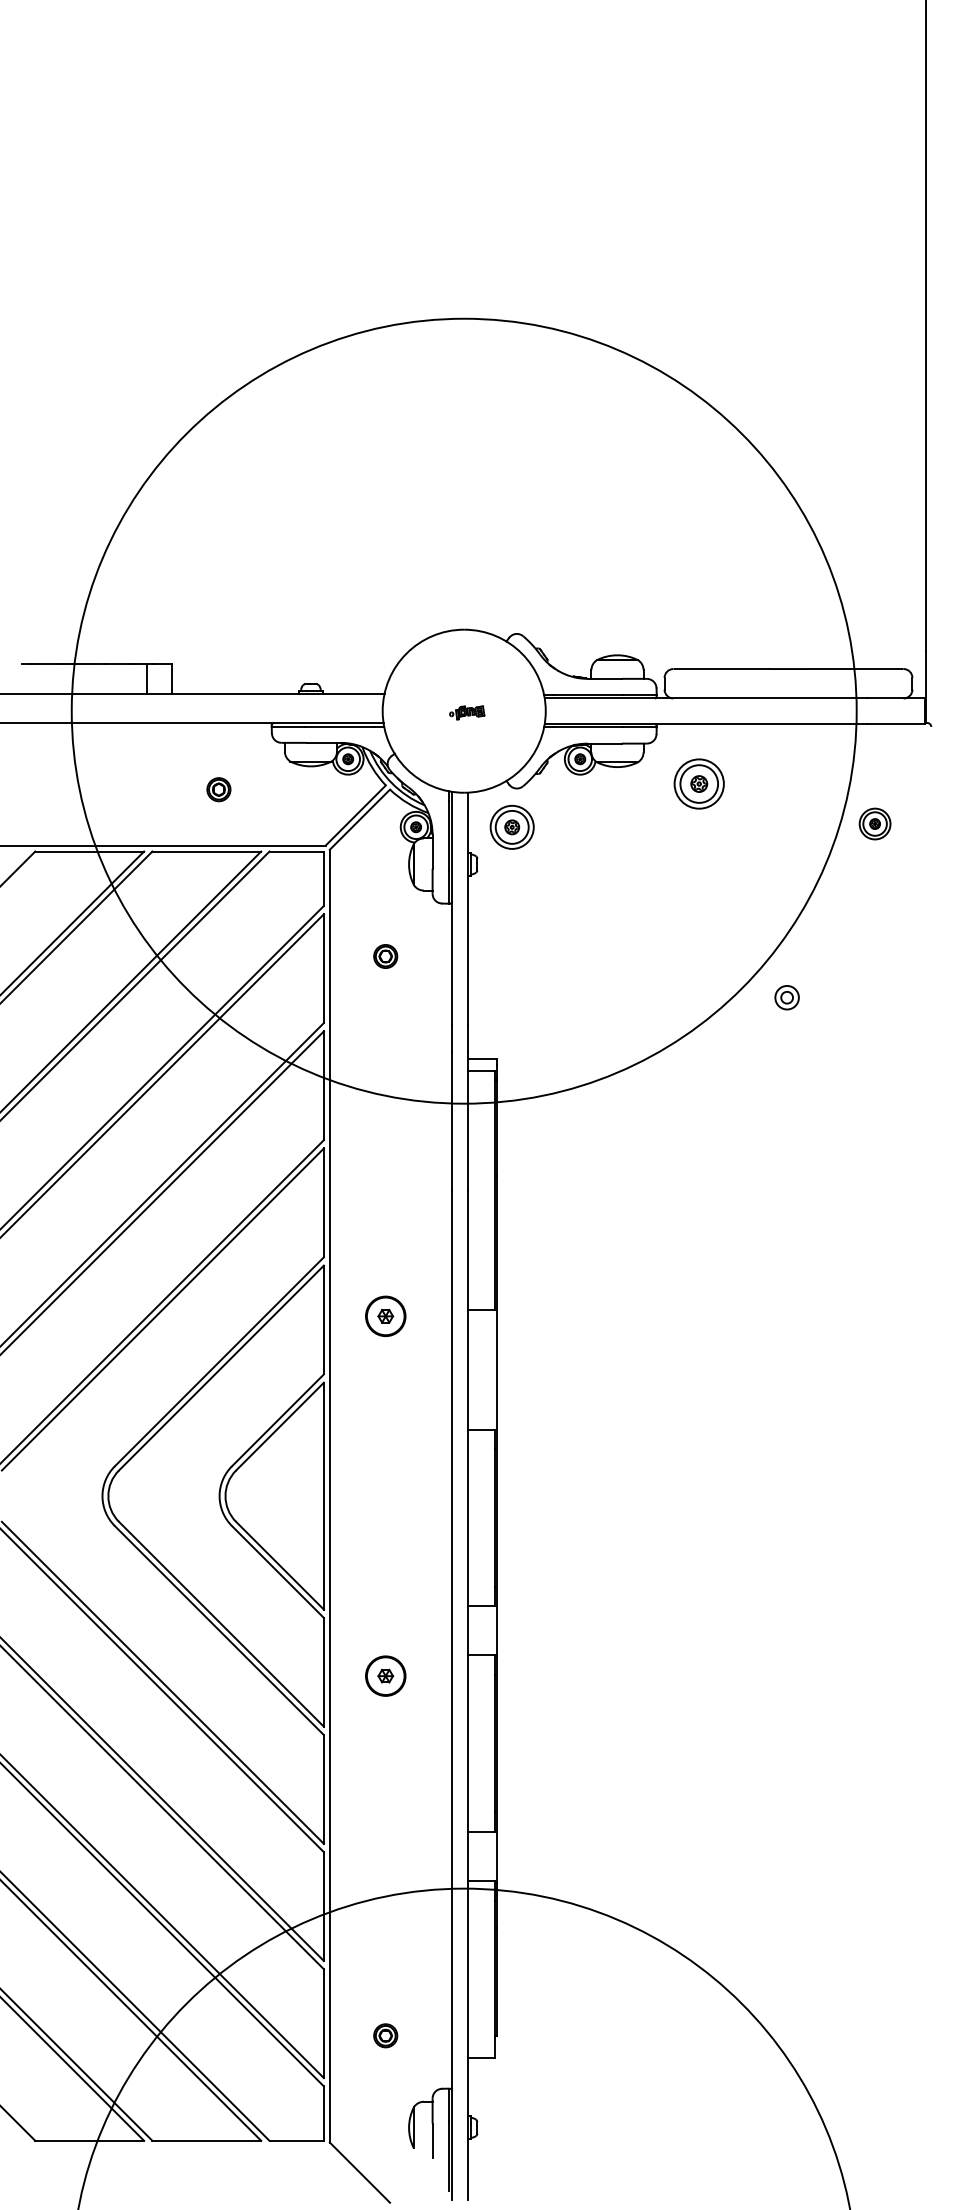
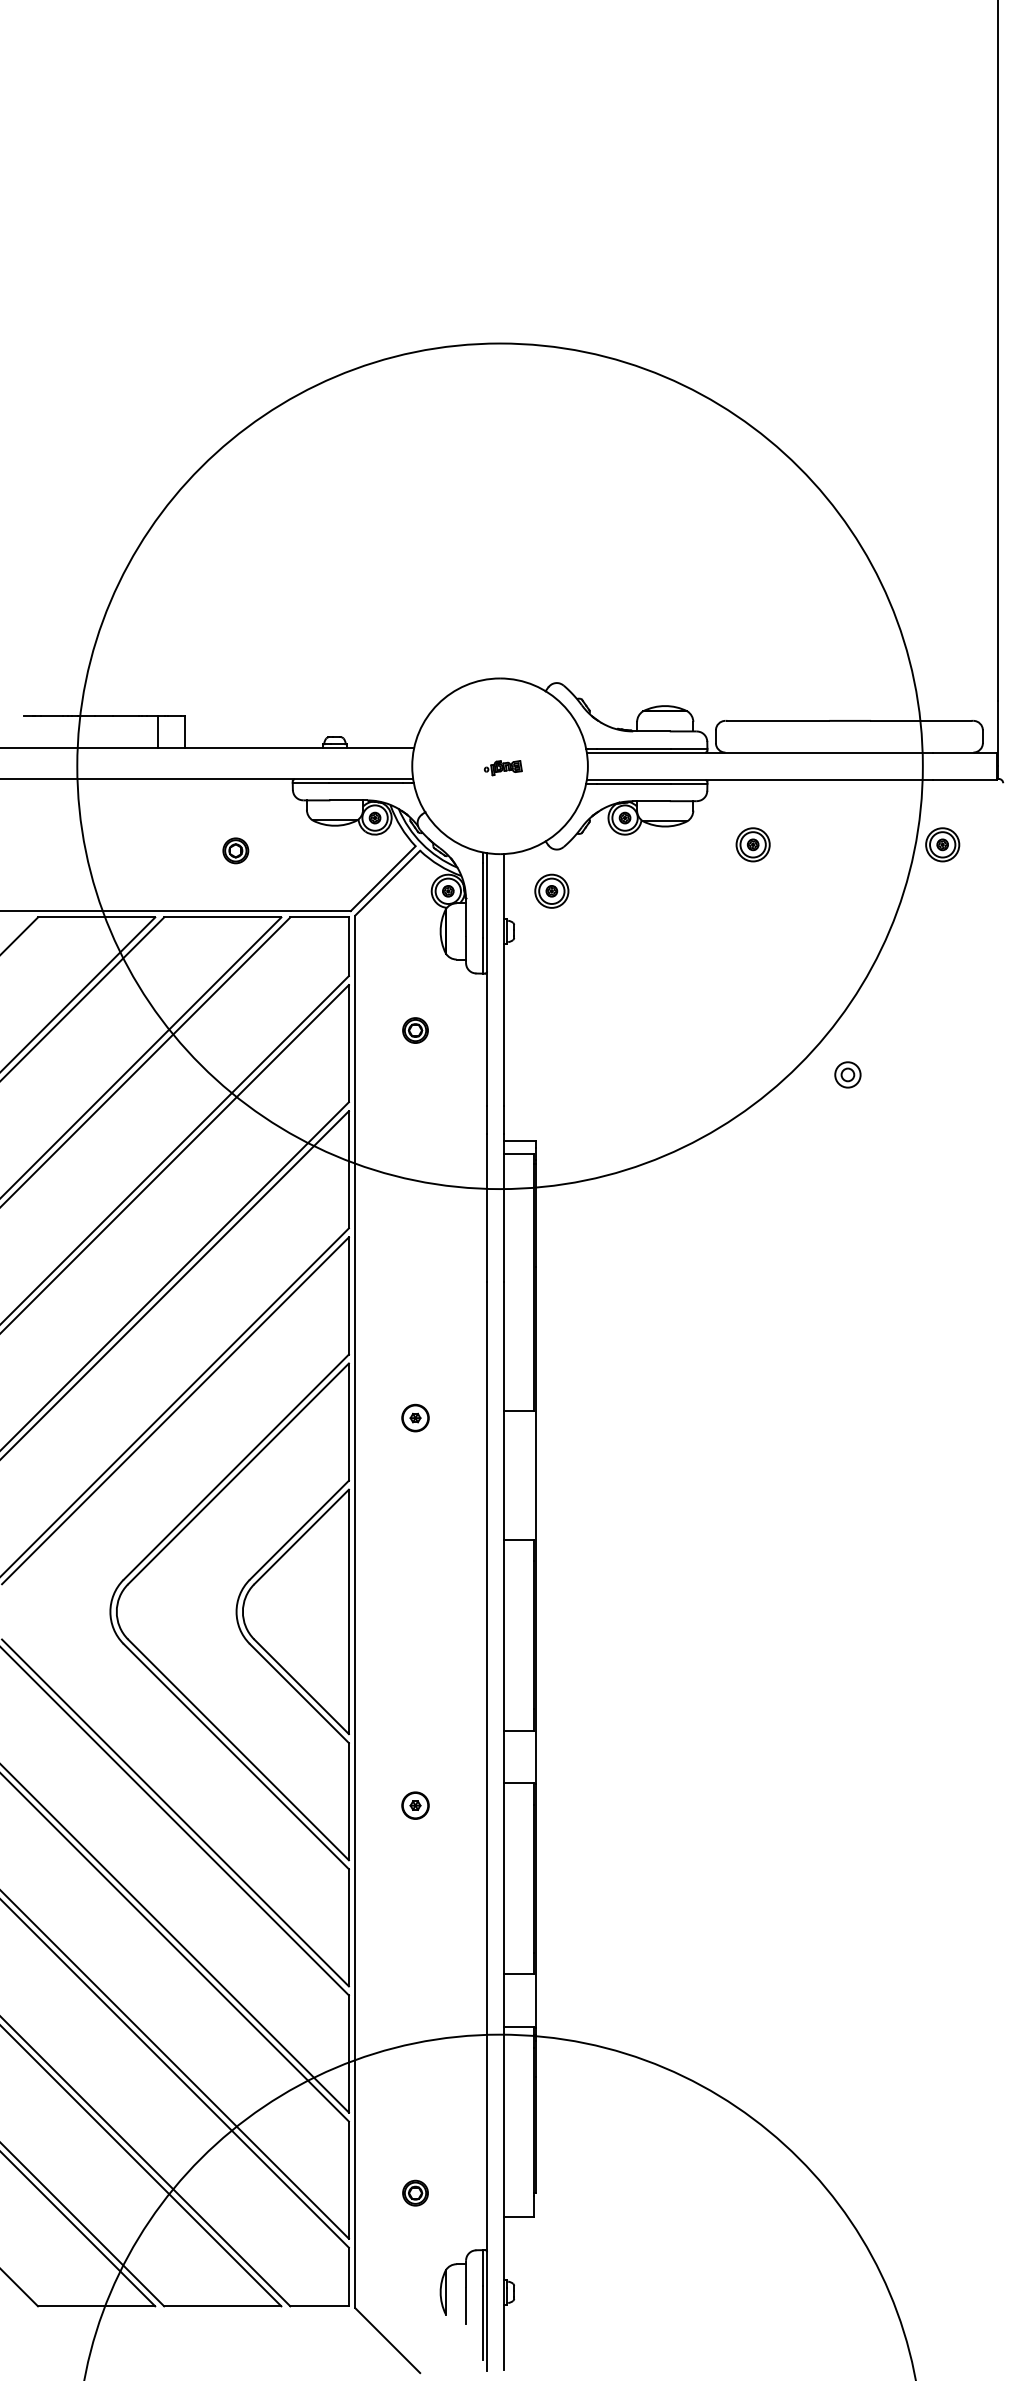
part: (698, 783) -> (752, 844), size x0.62
part: (874, 823) -> (942, 844), moved
part: (511, 826) -> (551, 890), size x0.71
part: (385, 1315) -> (415, 1417), size x0.62
part: (385, 1675) -> (415, 1805), size x0.62

